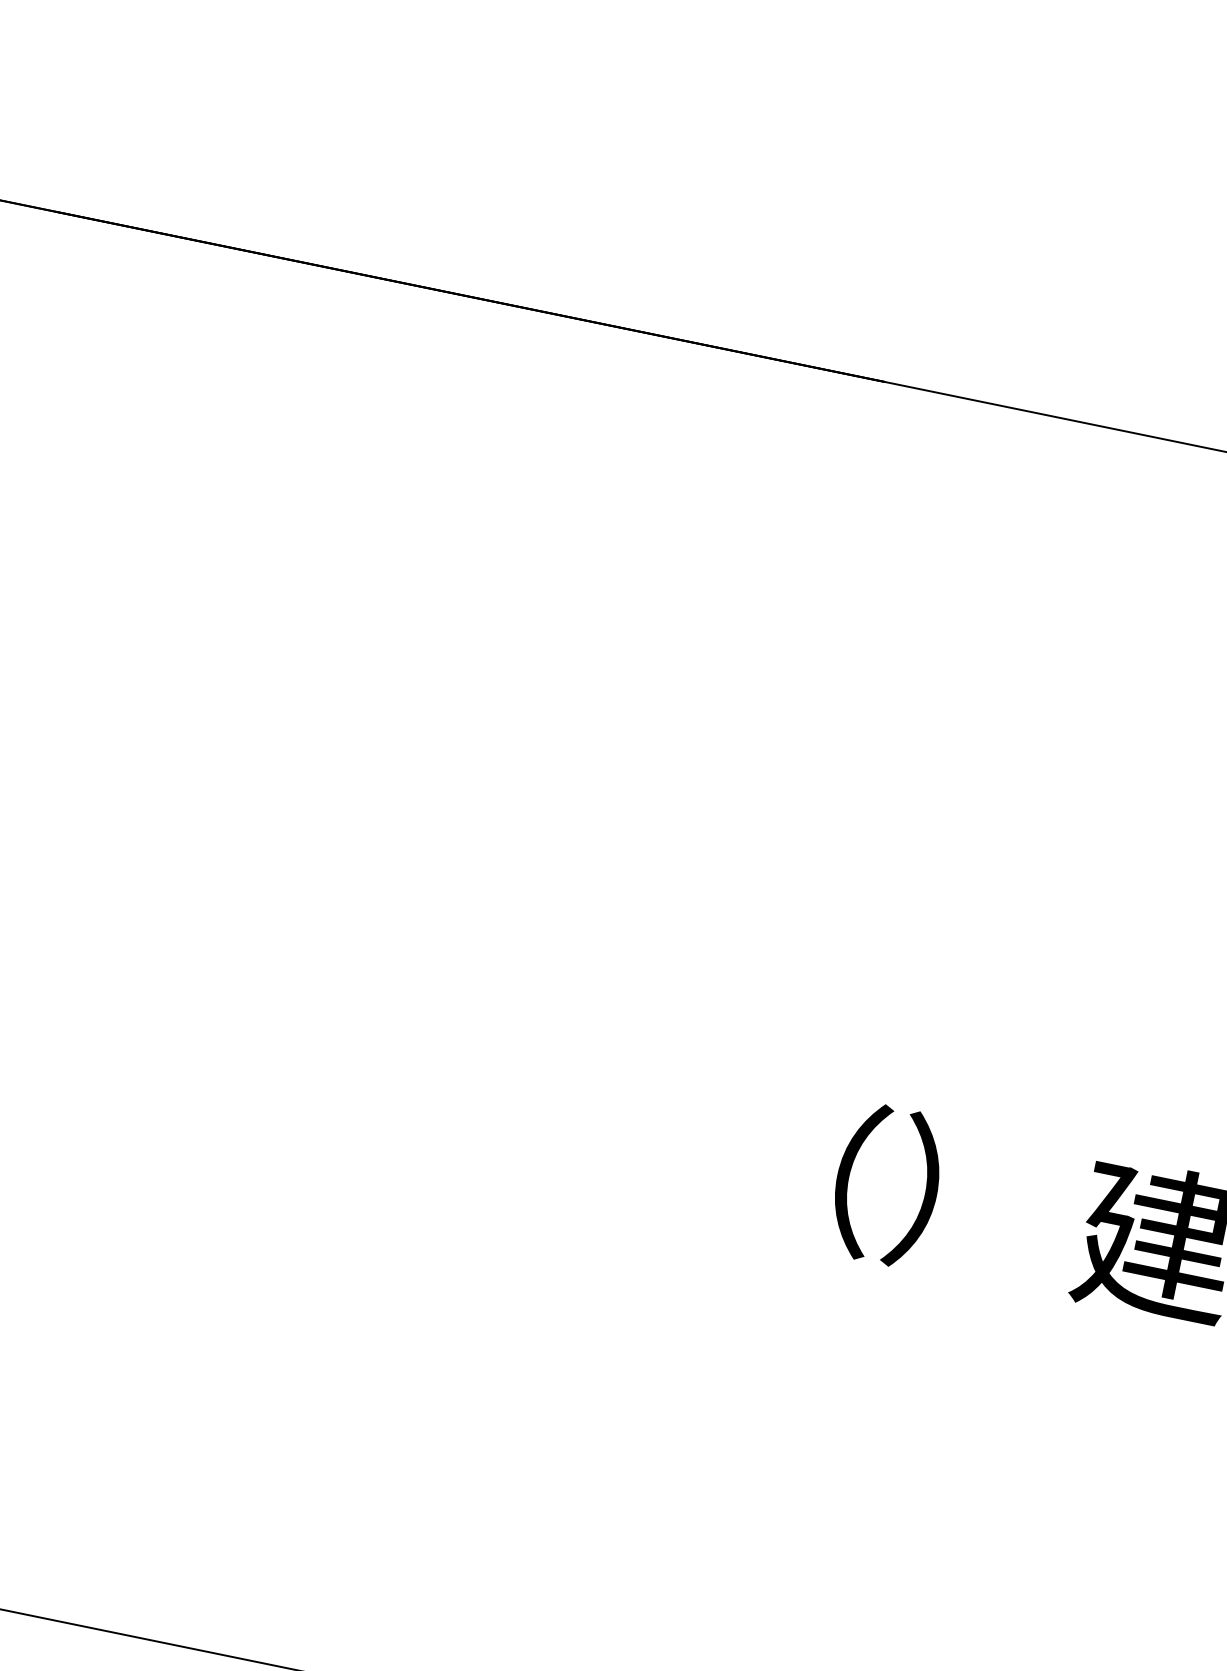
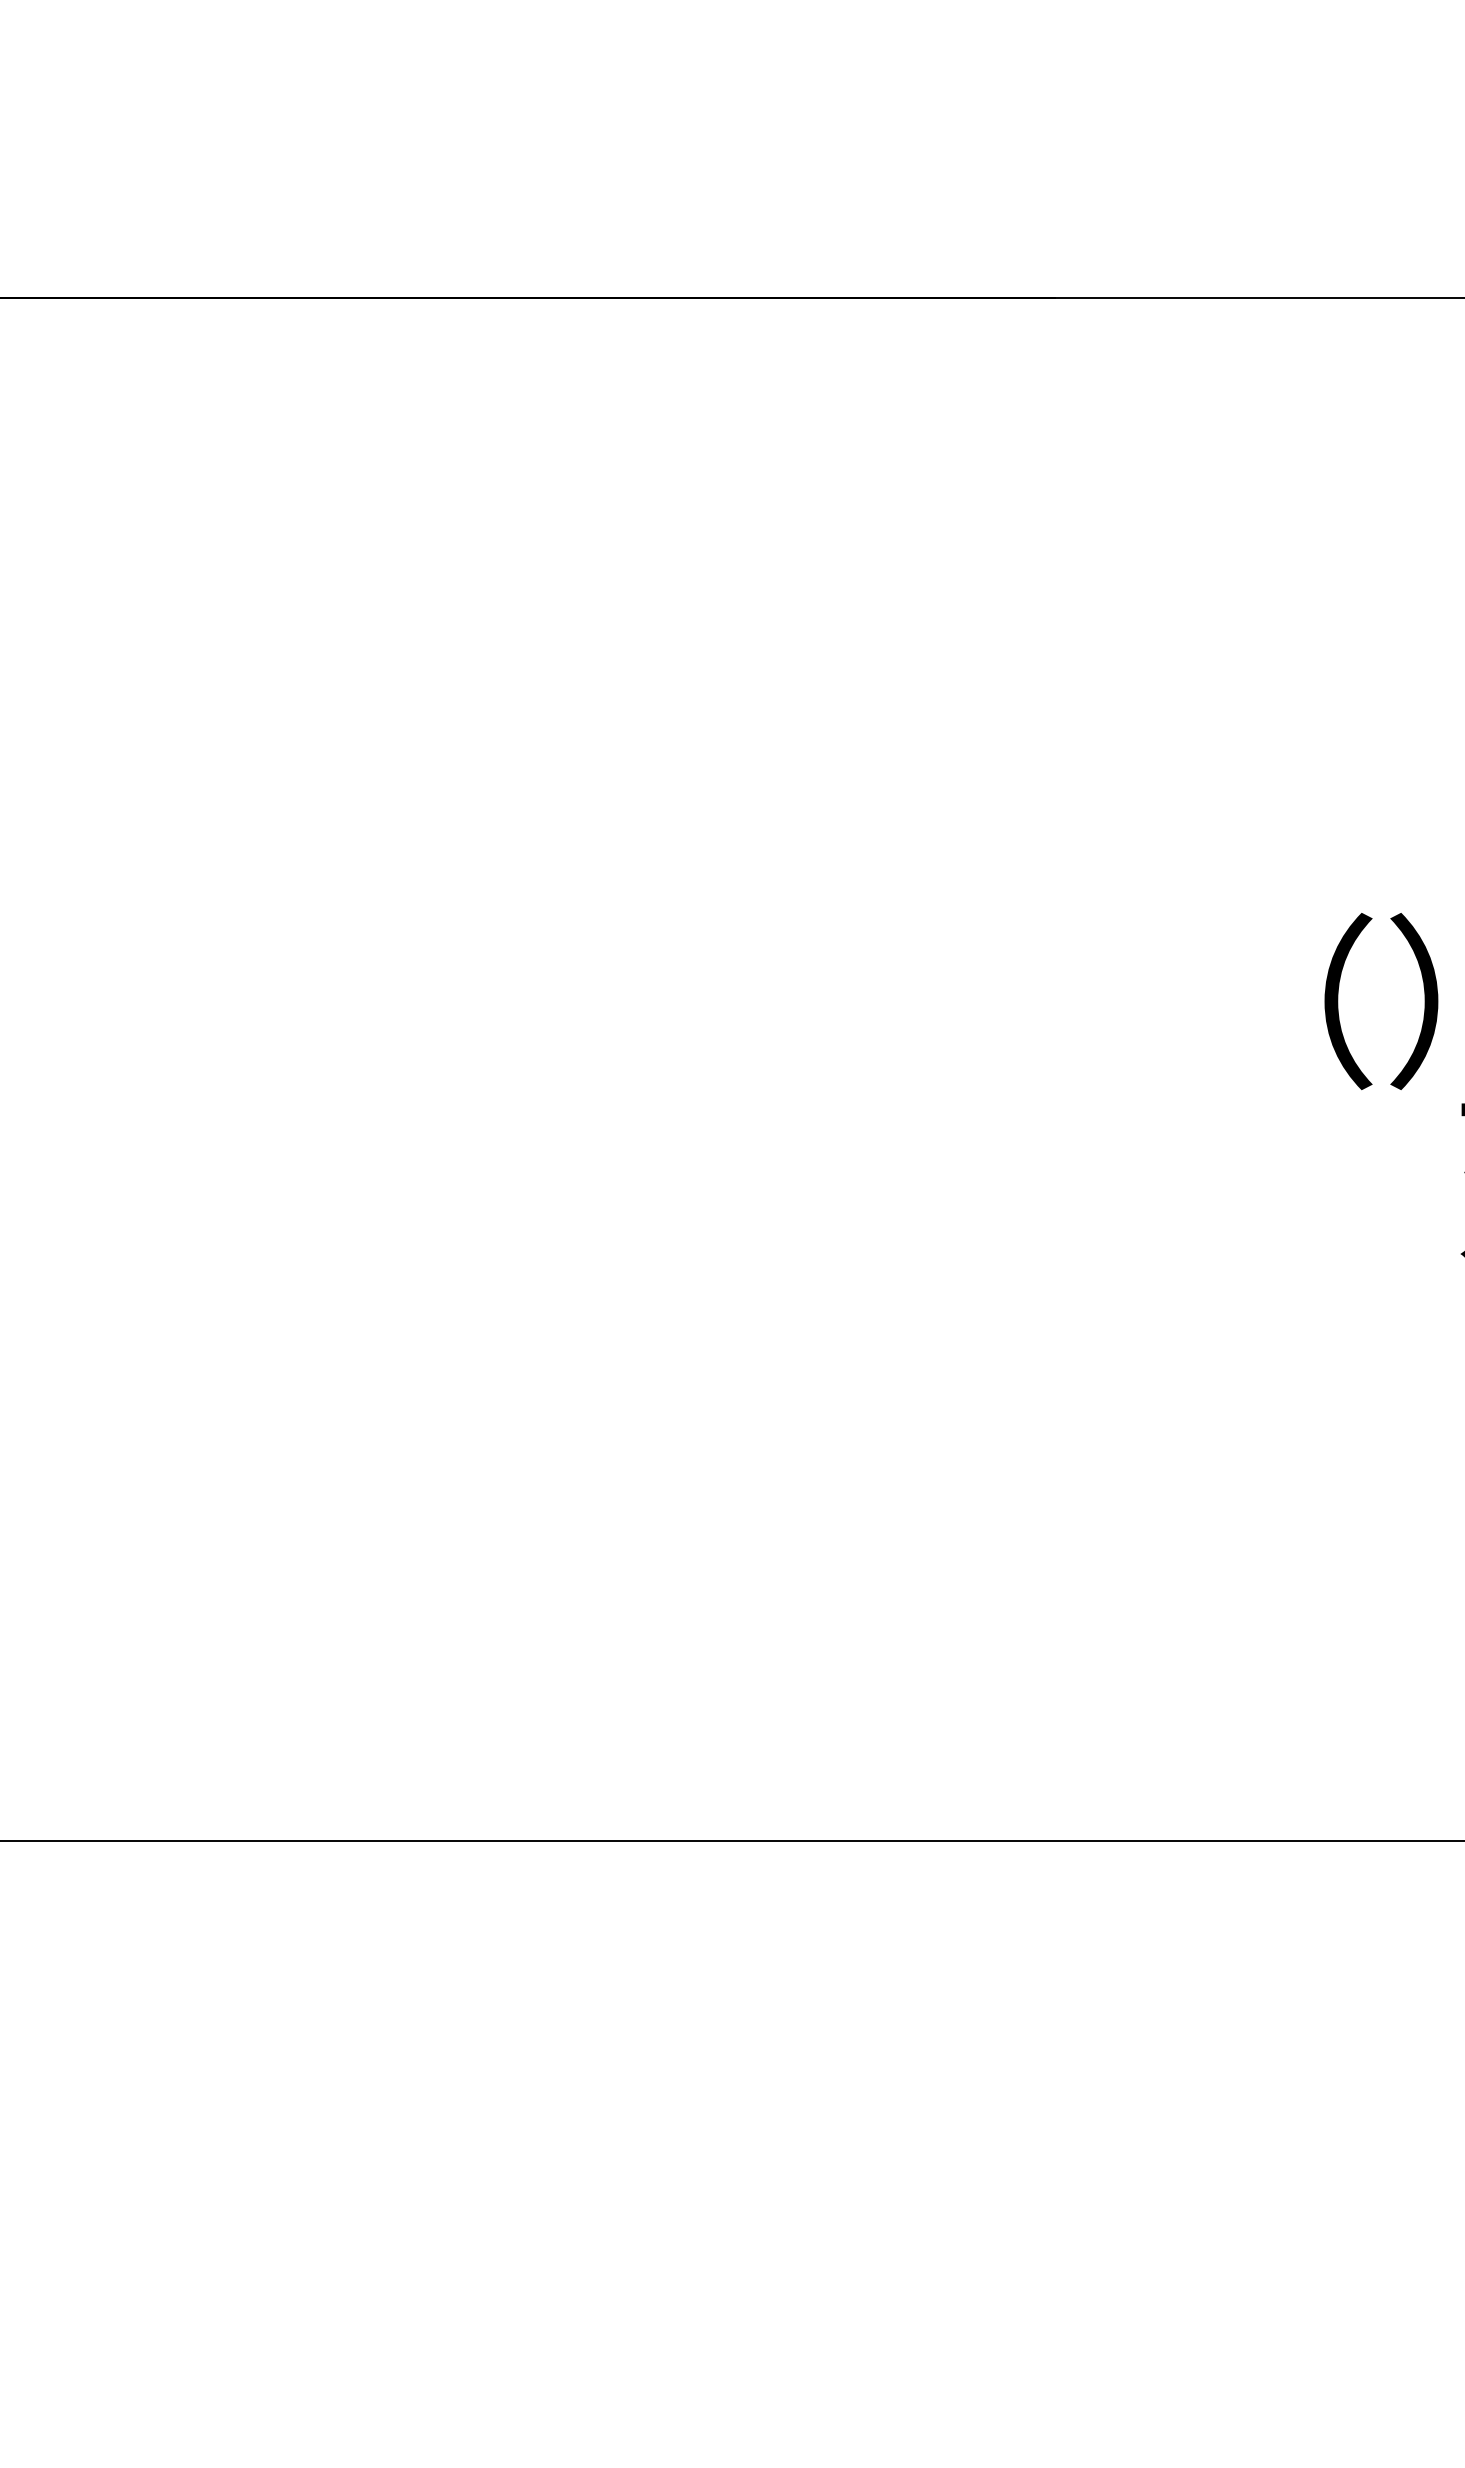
text: (887, 1185) -> (1381, 1001), moved

